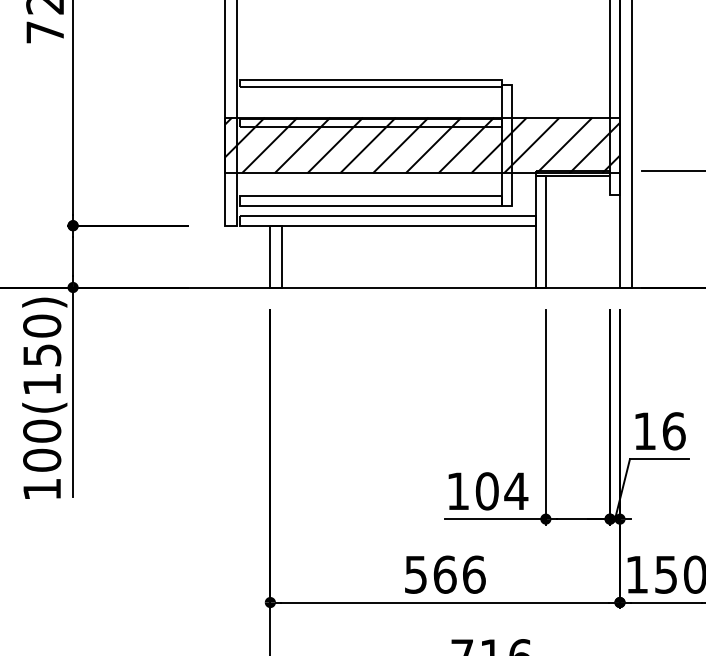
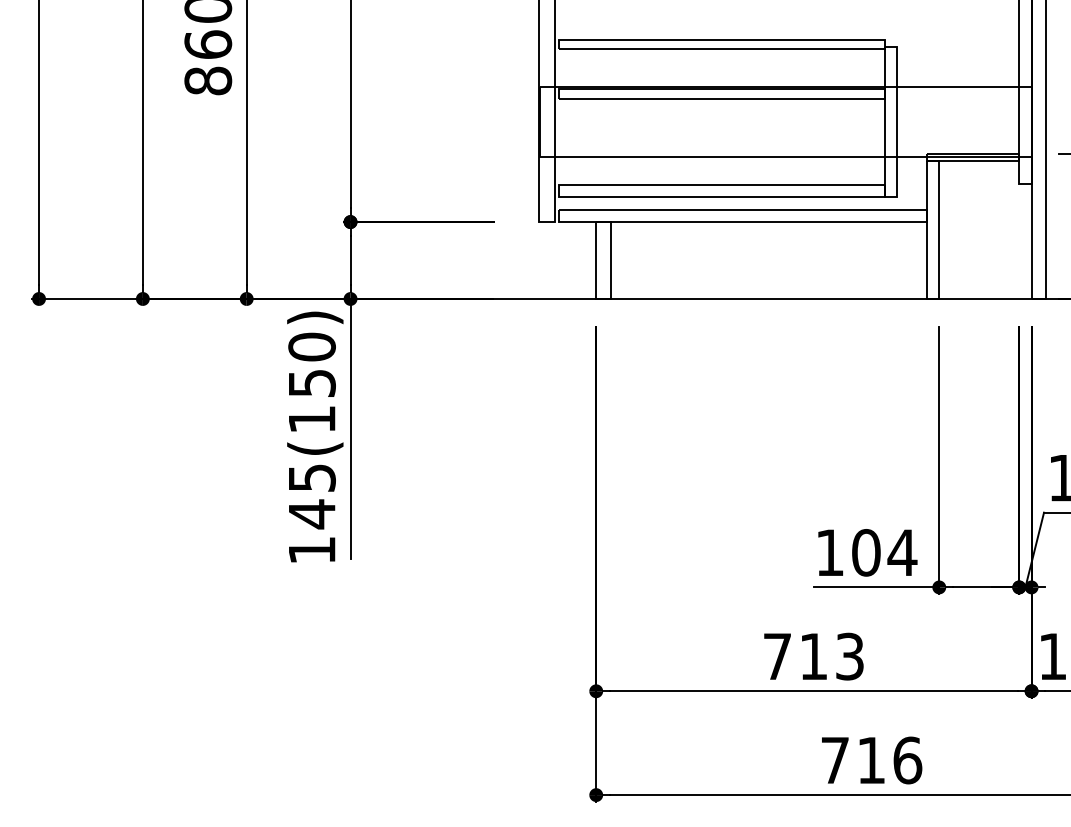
hatch: (422, 144) -> (785, 121), removed
text: (41, 446) -> (311, 496), 100(150) -> 145(150)
text: (445, 574) -> (814, 656), 566 -> 713

